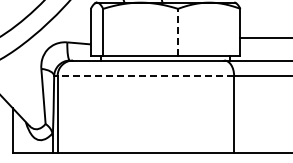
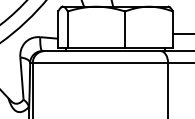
line: (178, 32) -> (125, 29), dashed -> solid
line: (145, 75) -> (100, 62), dashed -> solid

